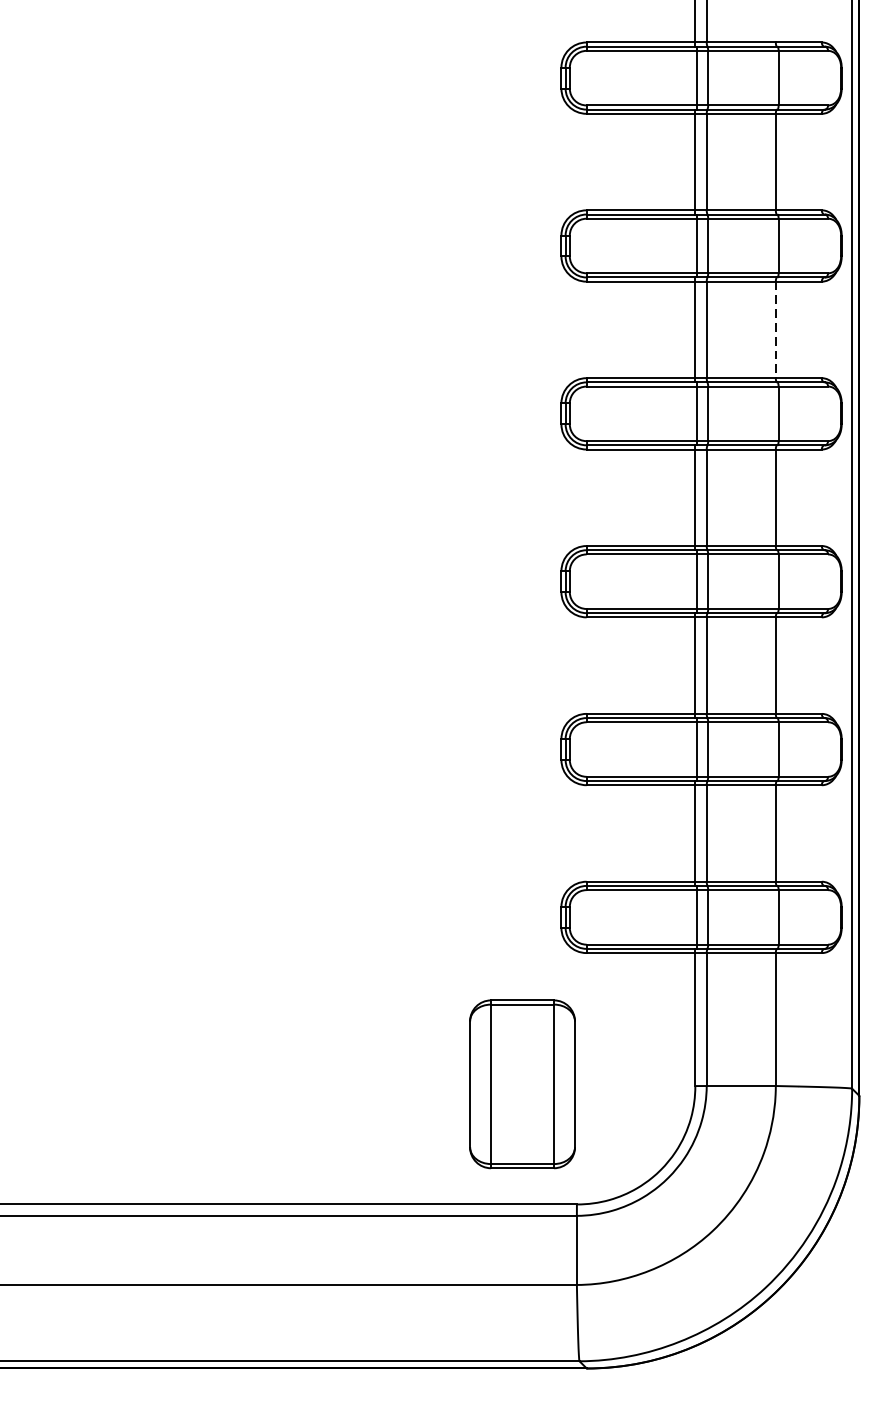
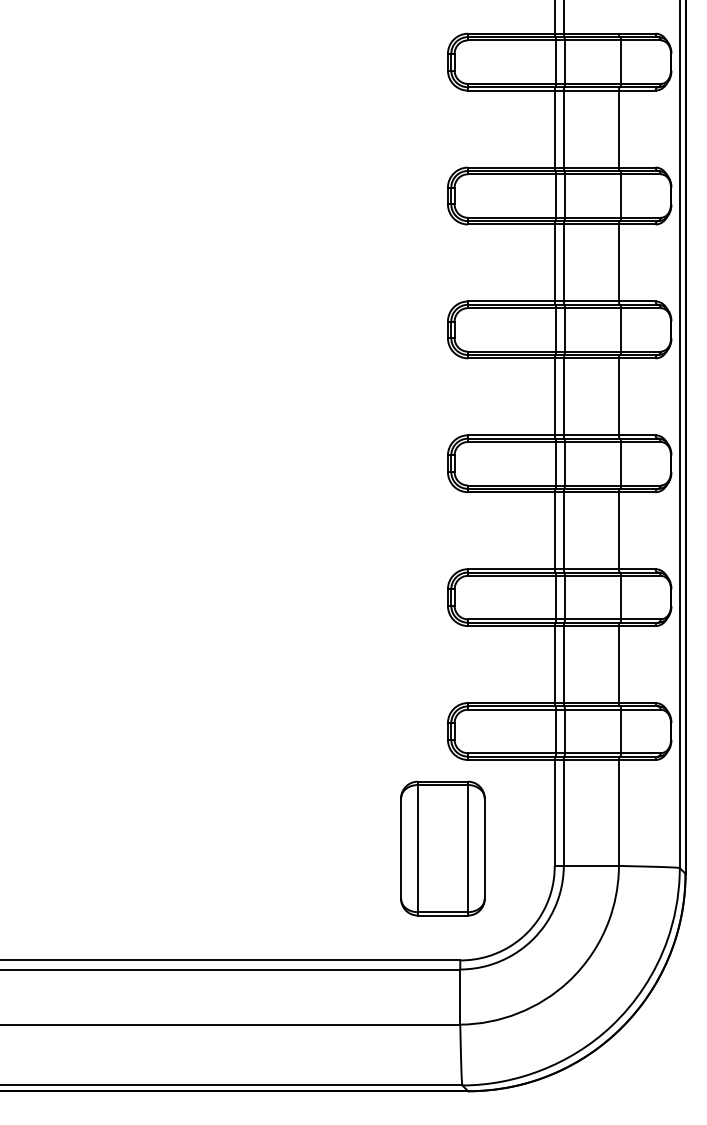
line: (775, 330) -> (618, 263), dashed -> solid
part: (521, 1084) -> (442, 848), moved

